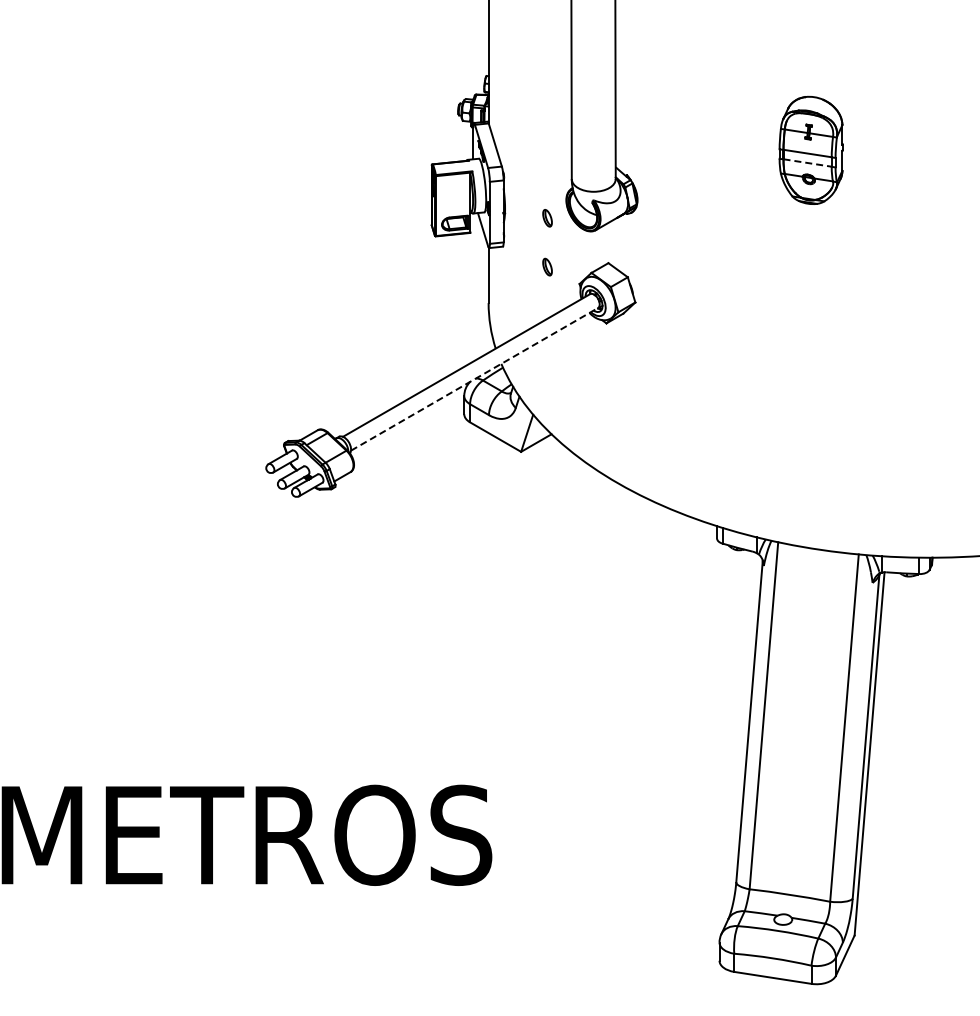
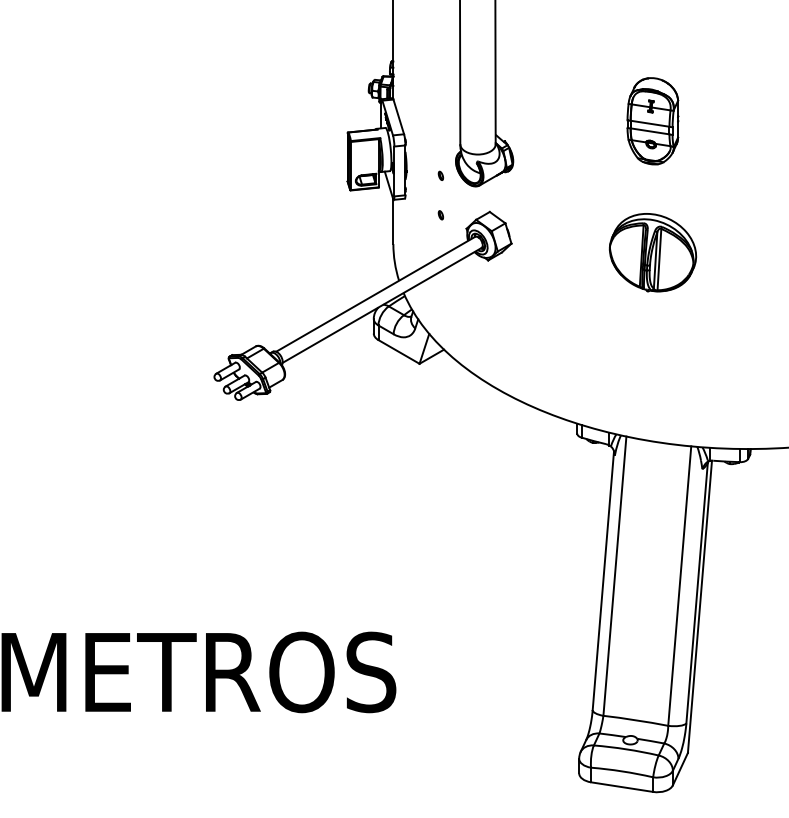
line: (808, 163) -> (650, 131), dashed -> solid
part: (547, 218) -> (440, 176), size x0.62
part: (547, 267) -> (440, 215), size x0.62
part: (810, 313) -> (652, 252), added
line: (474, 379) -> (382, 305), dashed -> solid

